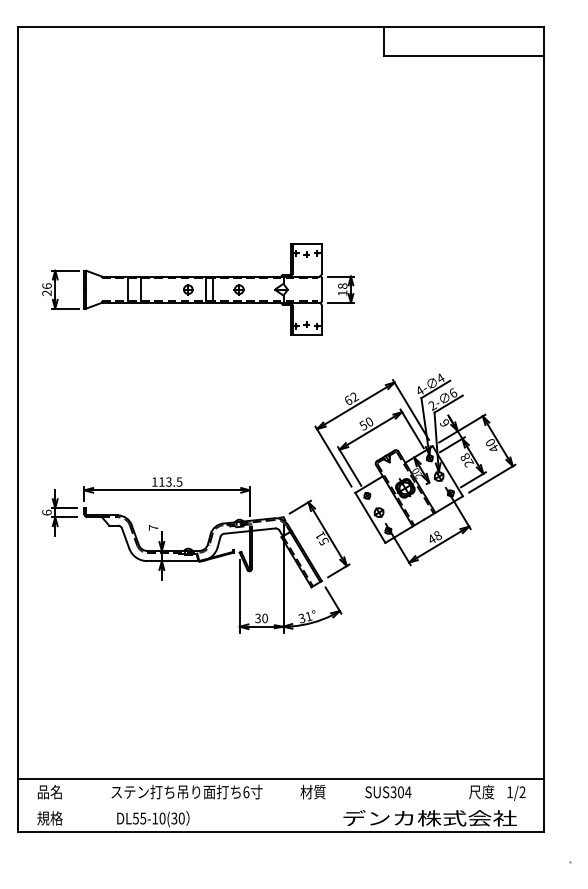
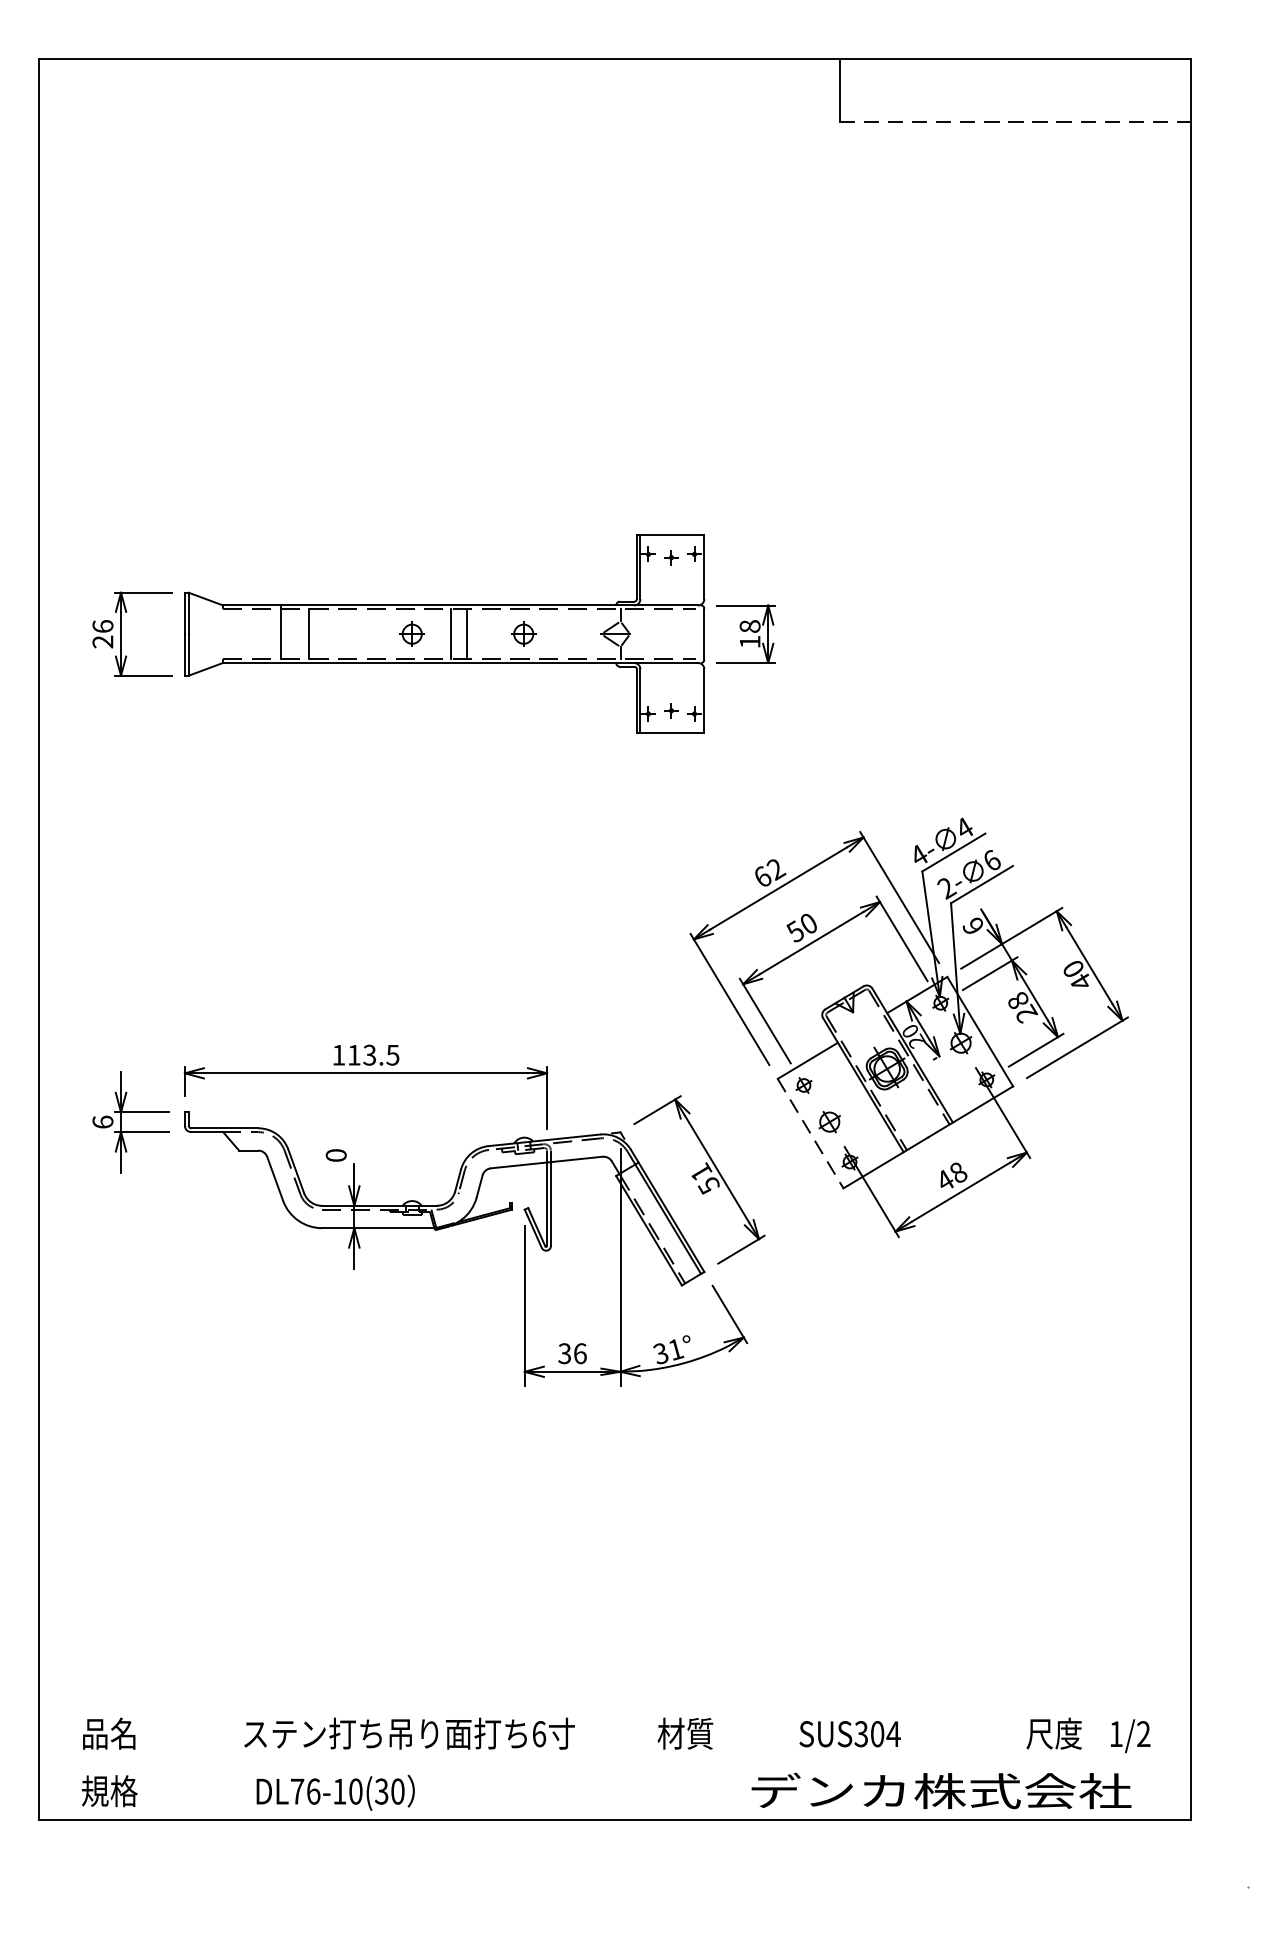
line: (464, 55) -> (1016, 121), solid -> dashed
line: (370, 518) -> (810, 1134), solid -> dashed
text: (153, 527) -> (336, 1154), 7 -> 0
text: (265, 617) -> (581, 1351), 30 -> 36
line: (280, 779) -> (613, 1706), removed
text: (139, 818) -> (305, 1791), DL55-10(30 -> DL76-10(30

